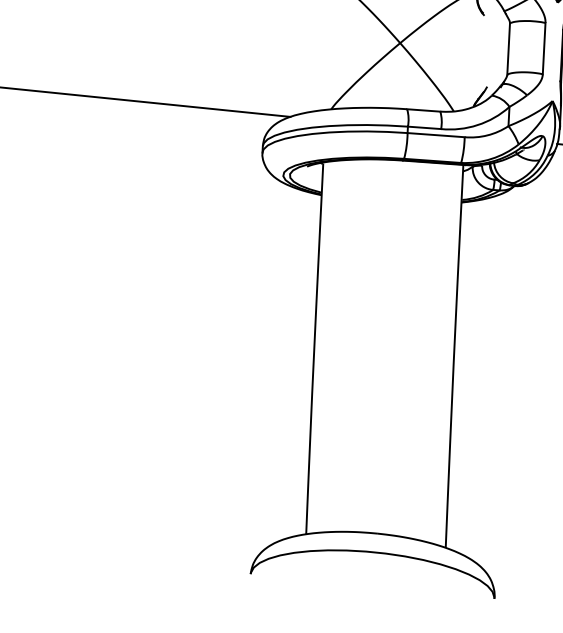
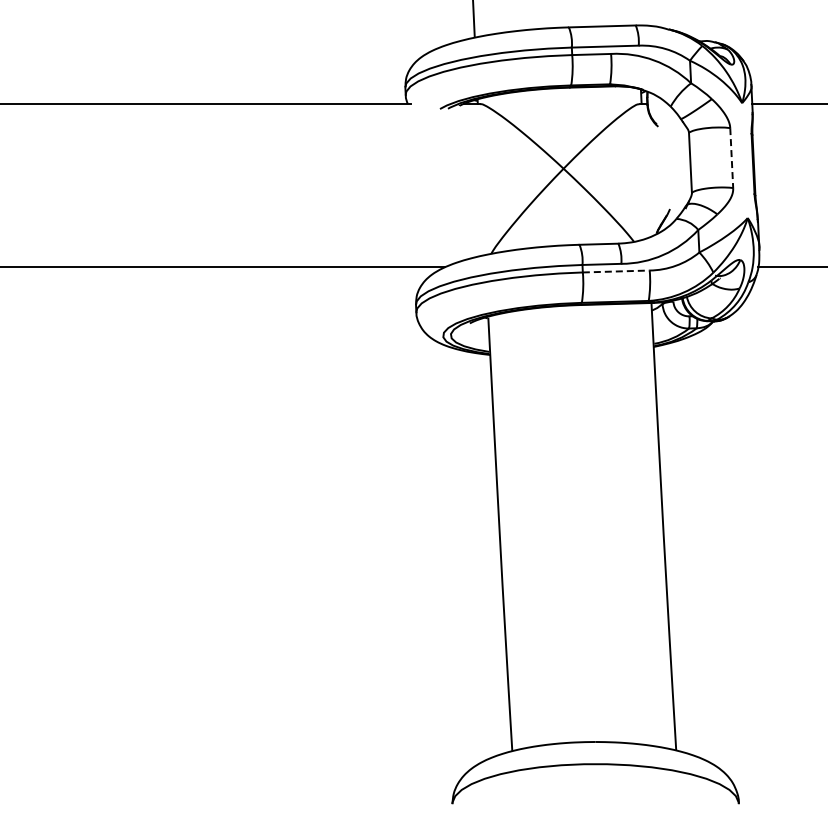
line: (543, 48) -> (731, 158), solid -> dashed
line: (436, 135) -> (616, 271), solid -> dashed

